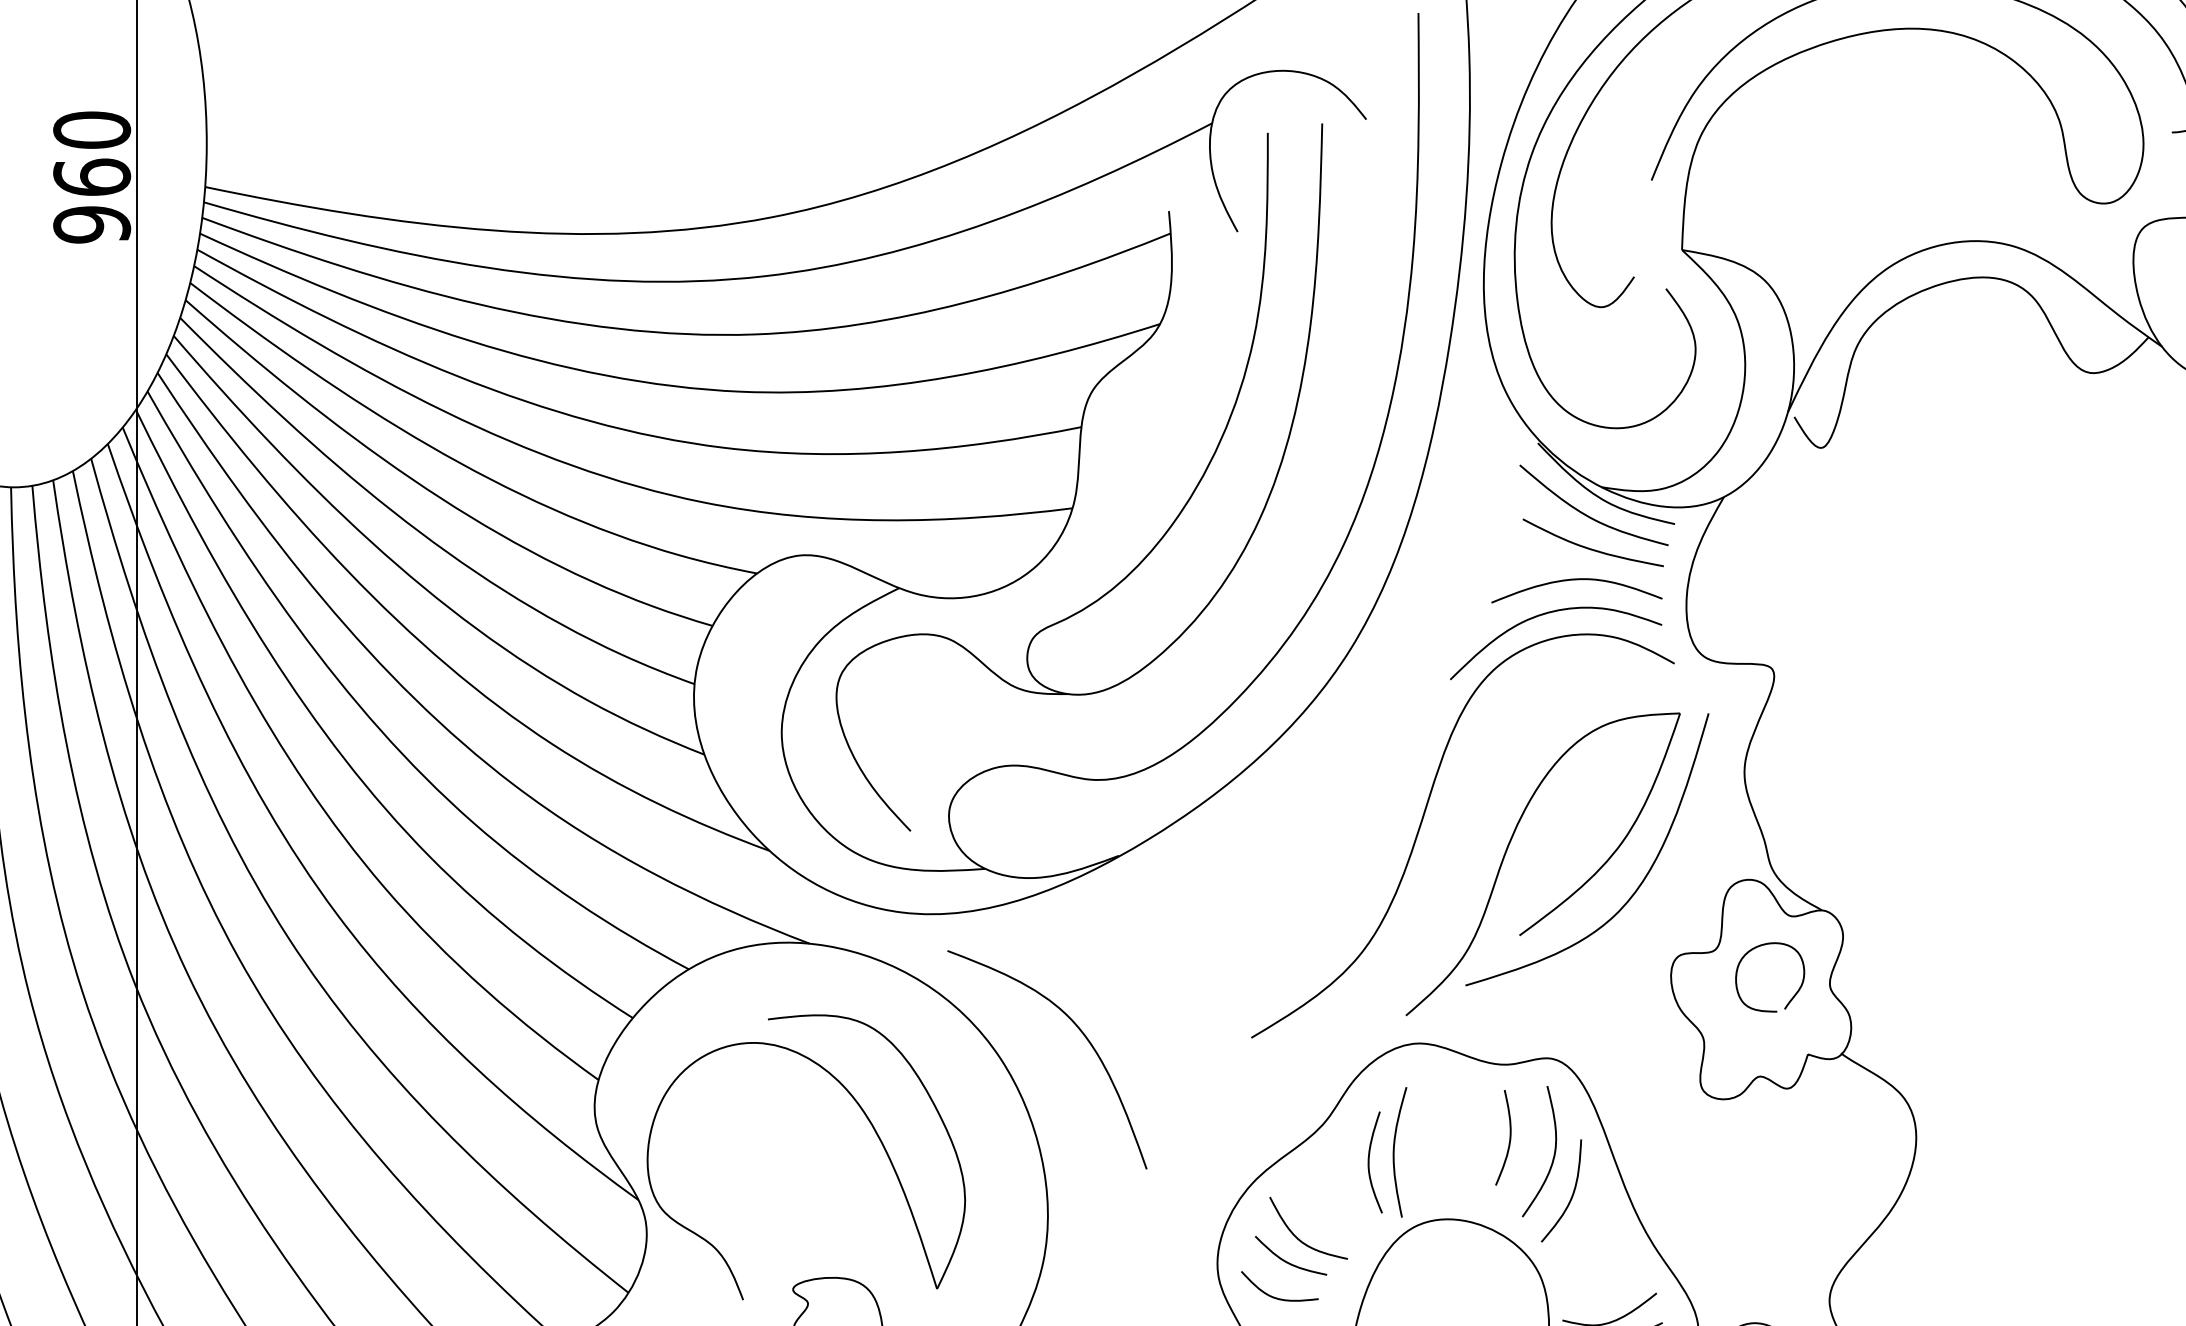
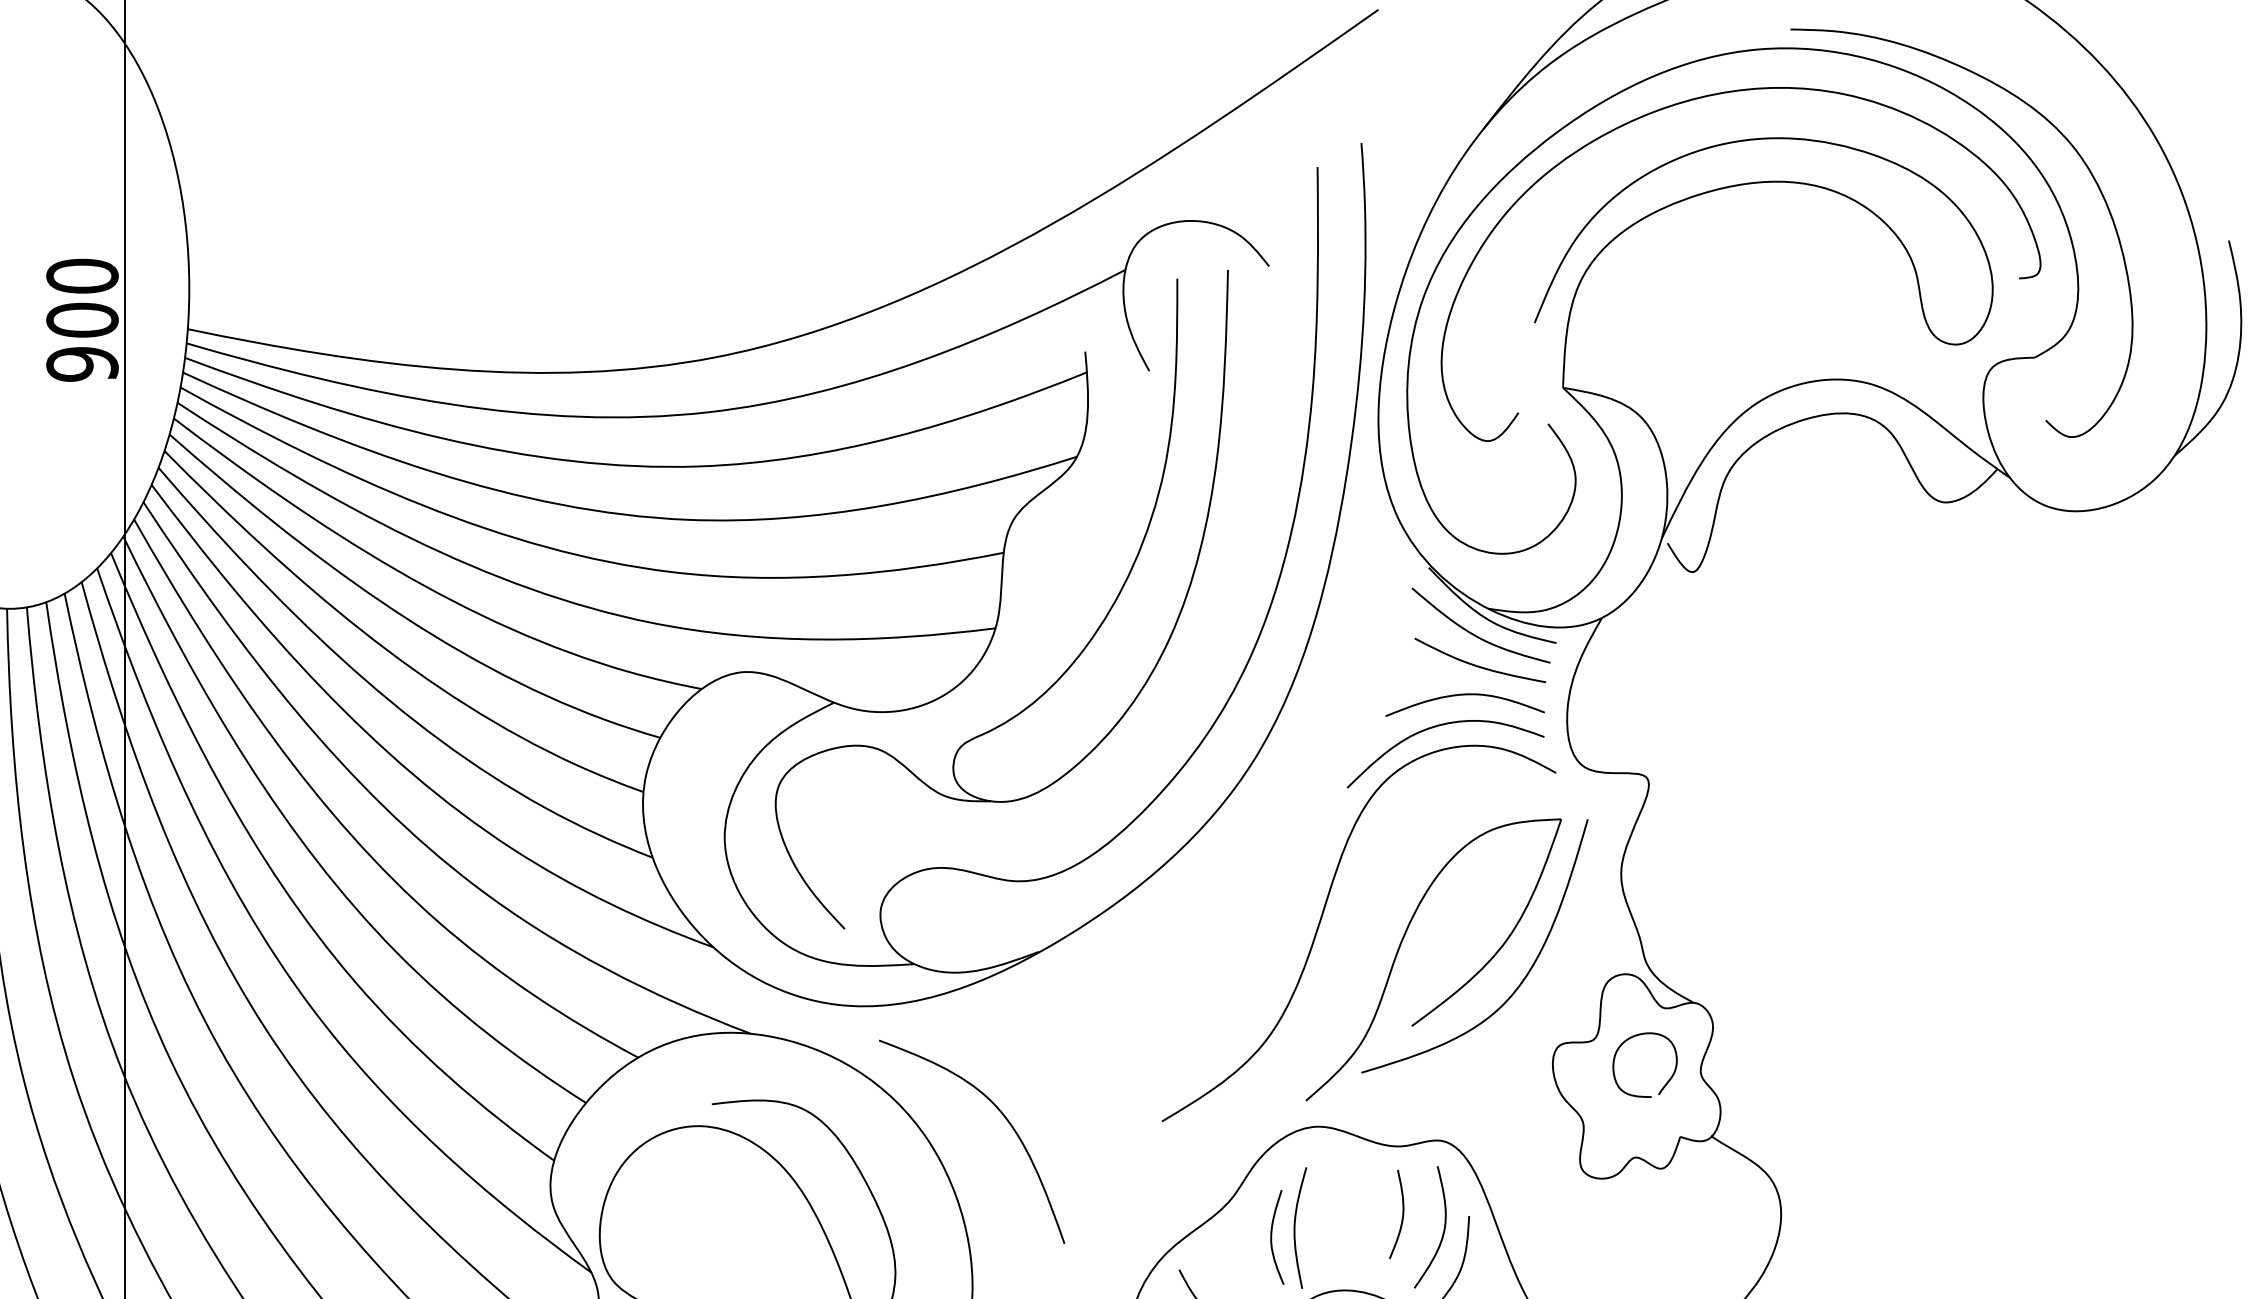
text: (92, 176) -> (82, 319), 960 -> 900

